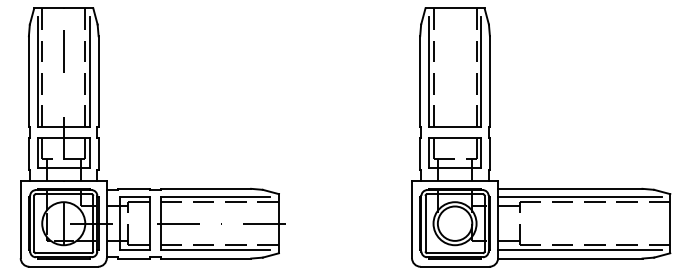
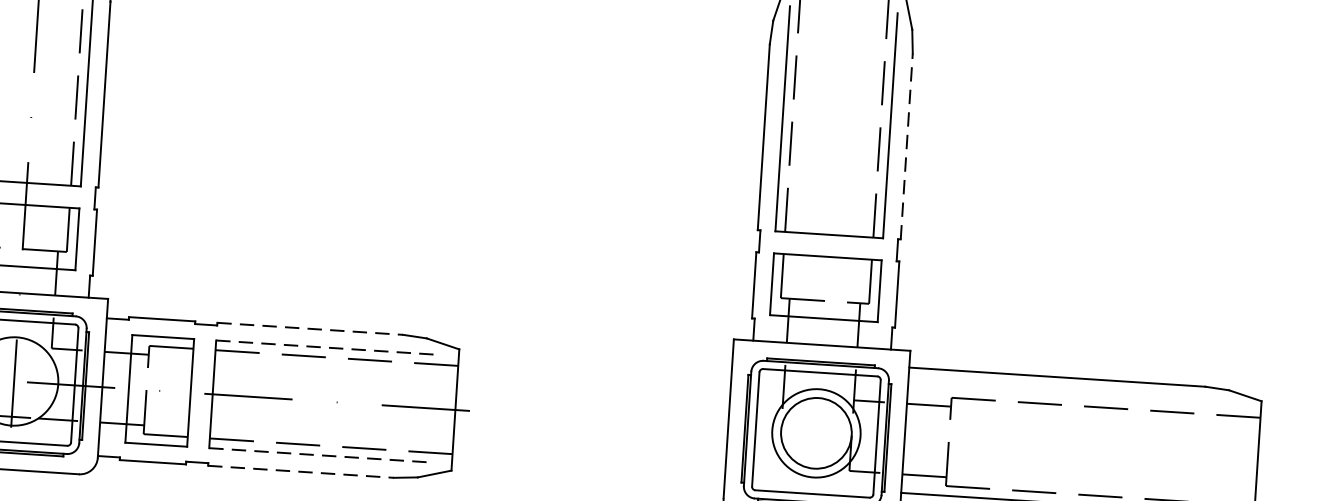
line: (489, 81) -> (905, 146), solid -> dashed
line: (206, 188) -> (311, 328), solid -> dashed
line: (215, 197) -> (328, 347), solid -> dashed
line: (579, 197) -> (1075, 396), removed
line: (215, 249) -> (321, 454), solid -> dashed
line: (206, 258) -> (302, 471), solid -> dashed

